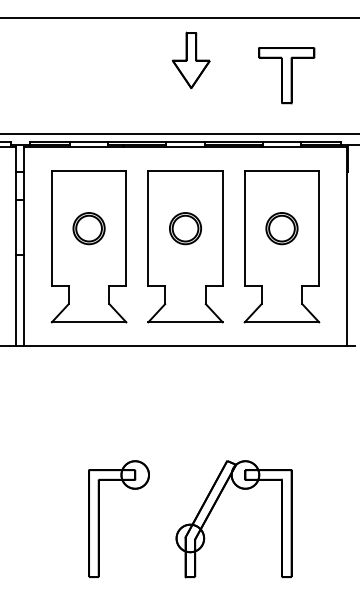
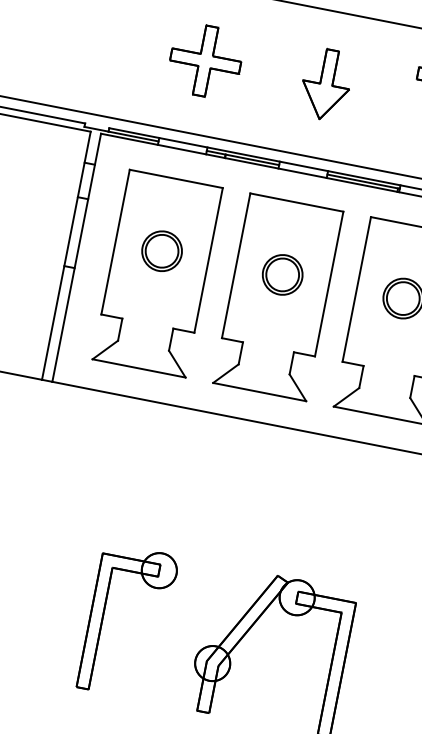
part: (190, 60) -> (325, 84), moved
part: (93, 75) -> (205, 60), added

